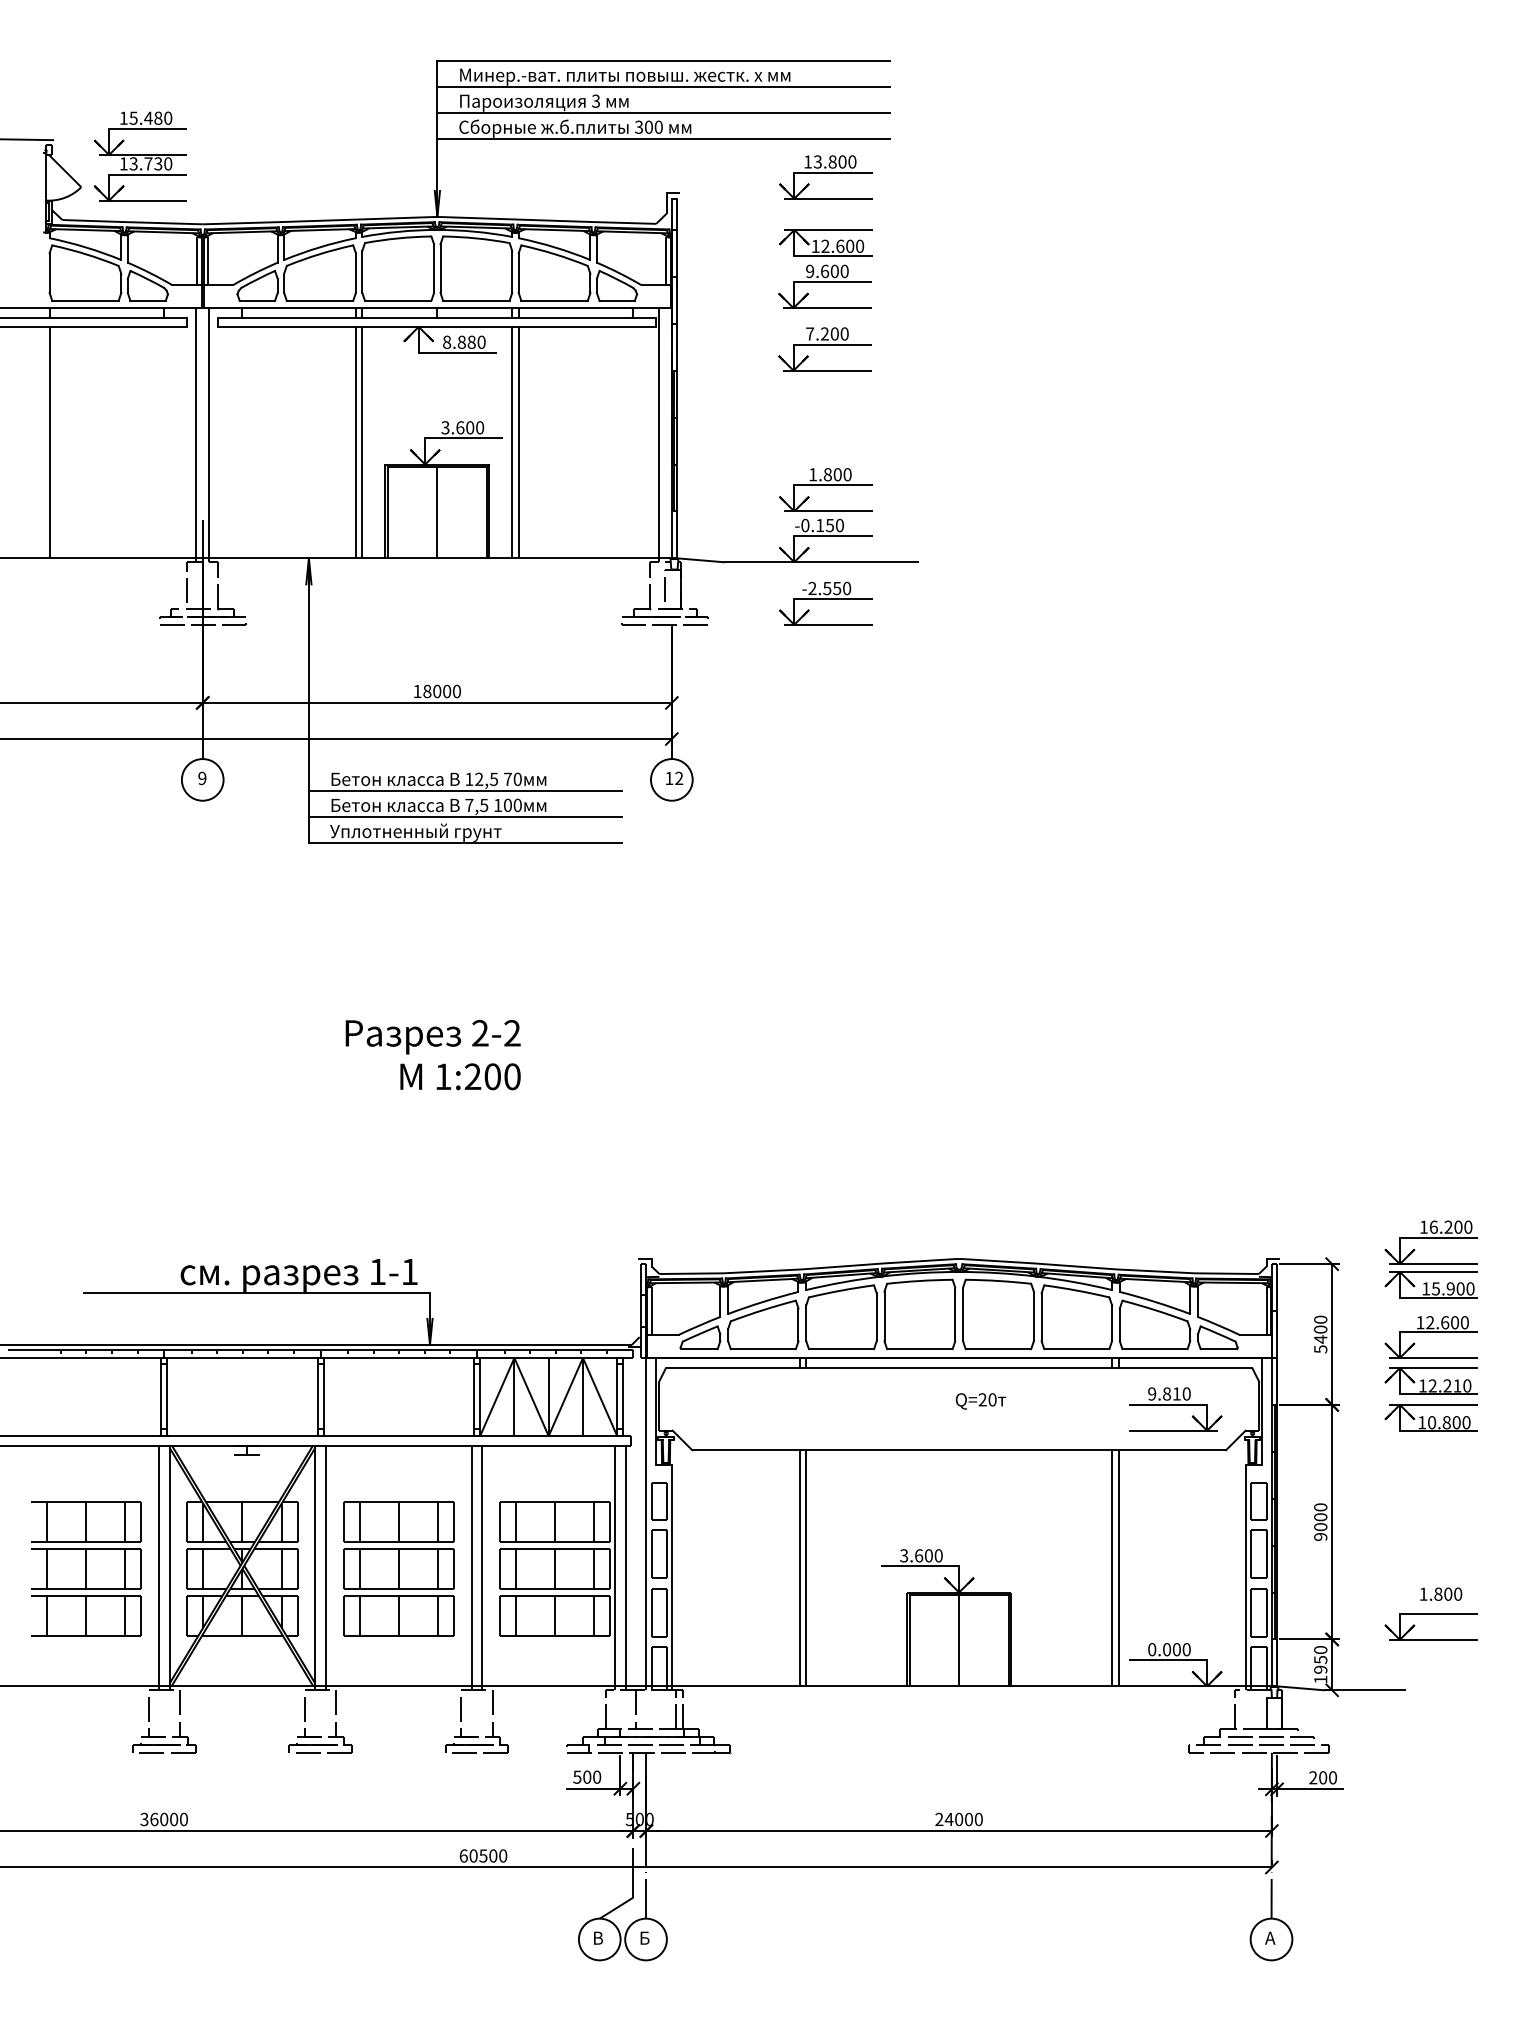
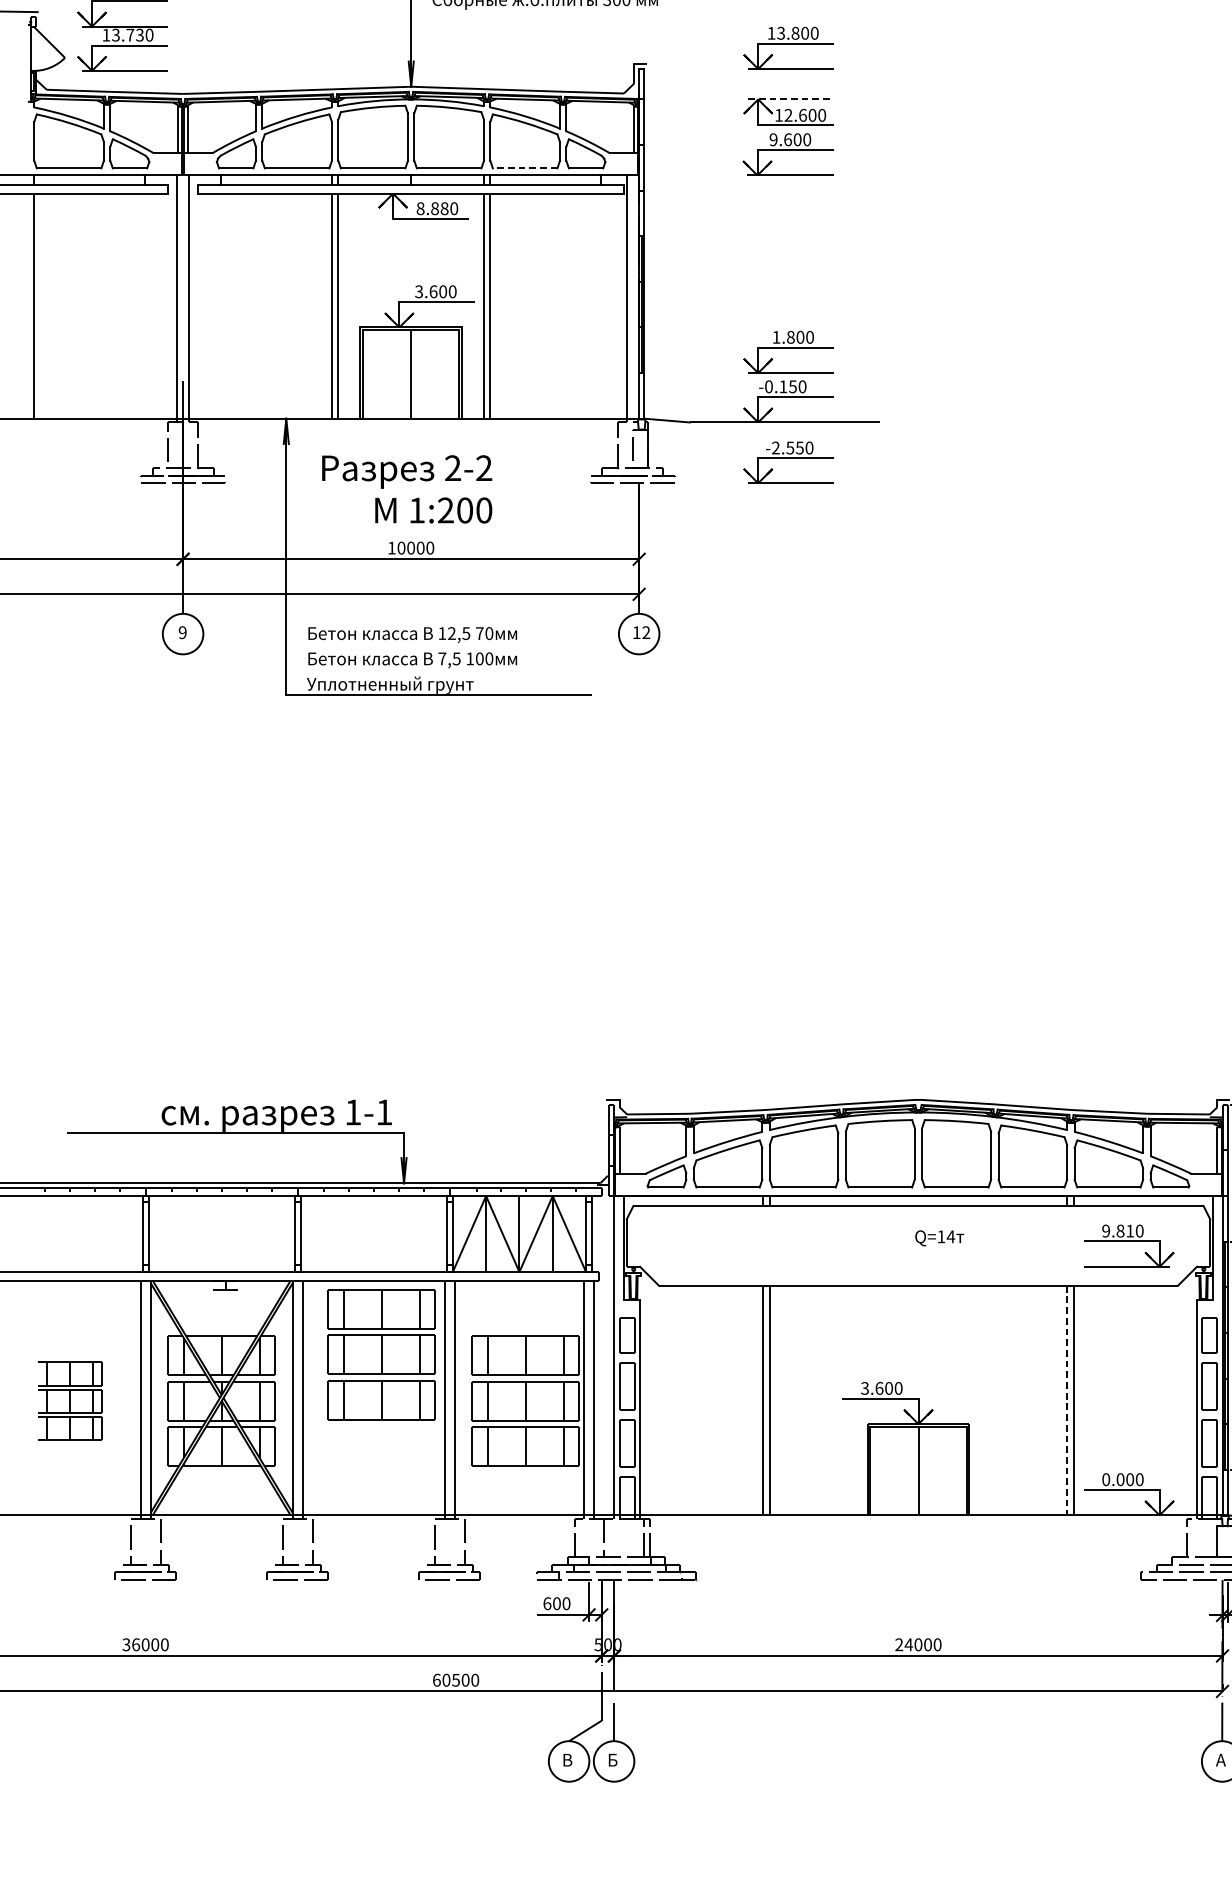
line: (663, 138) -> (631, 10), removed
line: (827, 230) -> (790, 99), solid -> dashed
line: (554, 300) -> (525, 168), solid -> dashed
part: (824, 349) -> (787, 215), removed
text: (427, 691) -> (401, 548), 18000 -> 10000
line: (465, 790) -> (438, 644), removed
line: (465, 816) -> (438, 669), removed
text: (432, 1055) -> (406, 489), moved
text: (987, 1399) -> (946, 1236), Q=20 -> Q=14
part: (86, 1568) -> (70, 1400), size x0.6
part: (398, 1568) -> (381, 1354), moved
line: (1112, 1568) -> (1067, 1400), solid -> dashed
text: (577, 1776) -> (547, 1602), 500 -> 600

